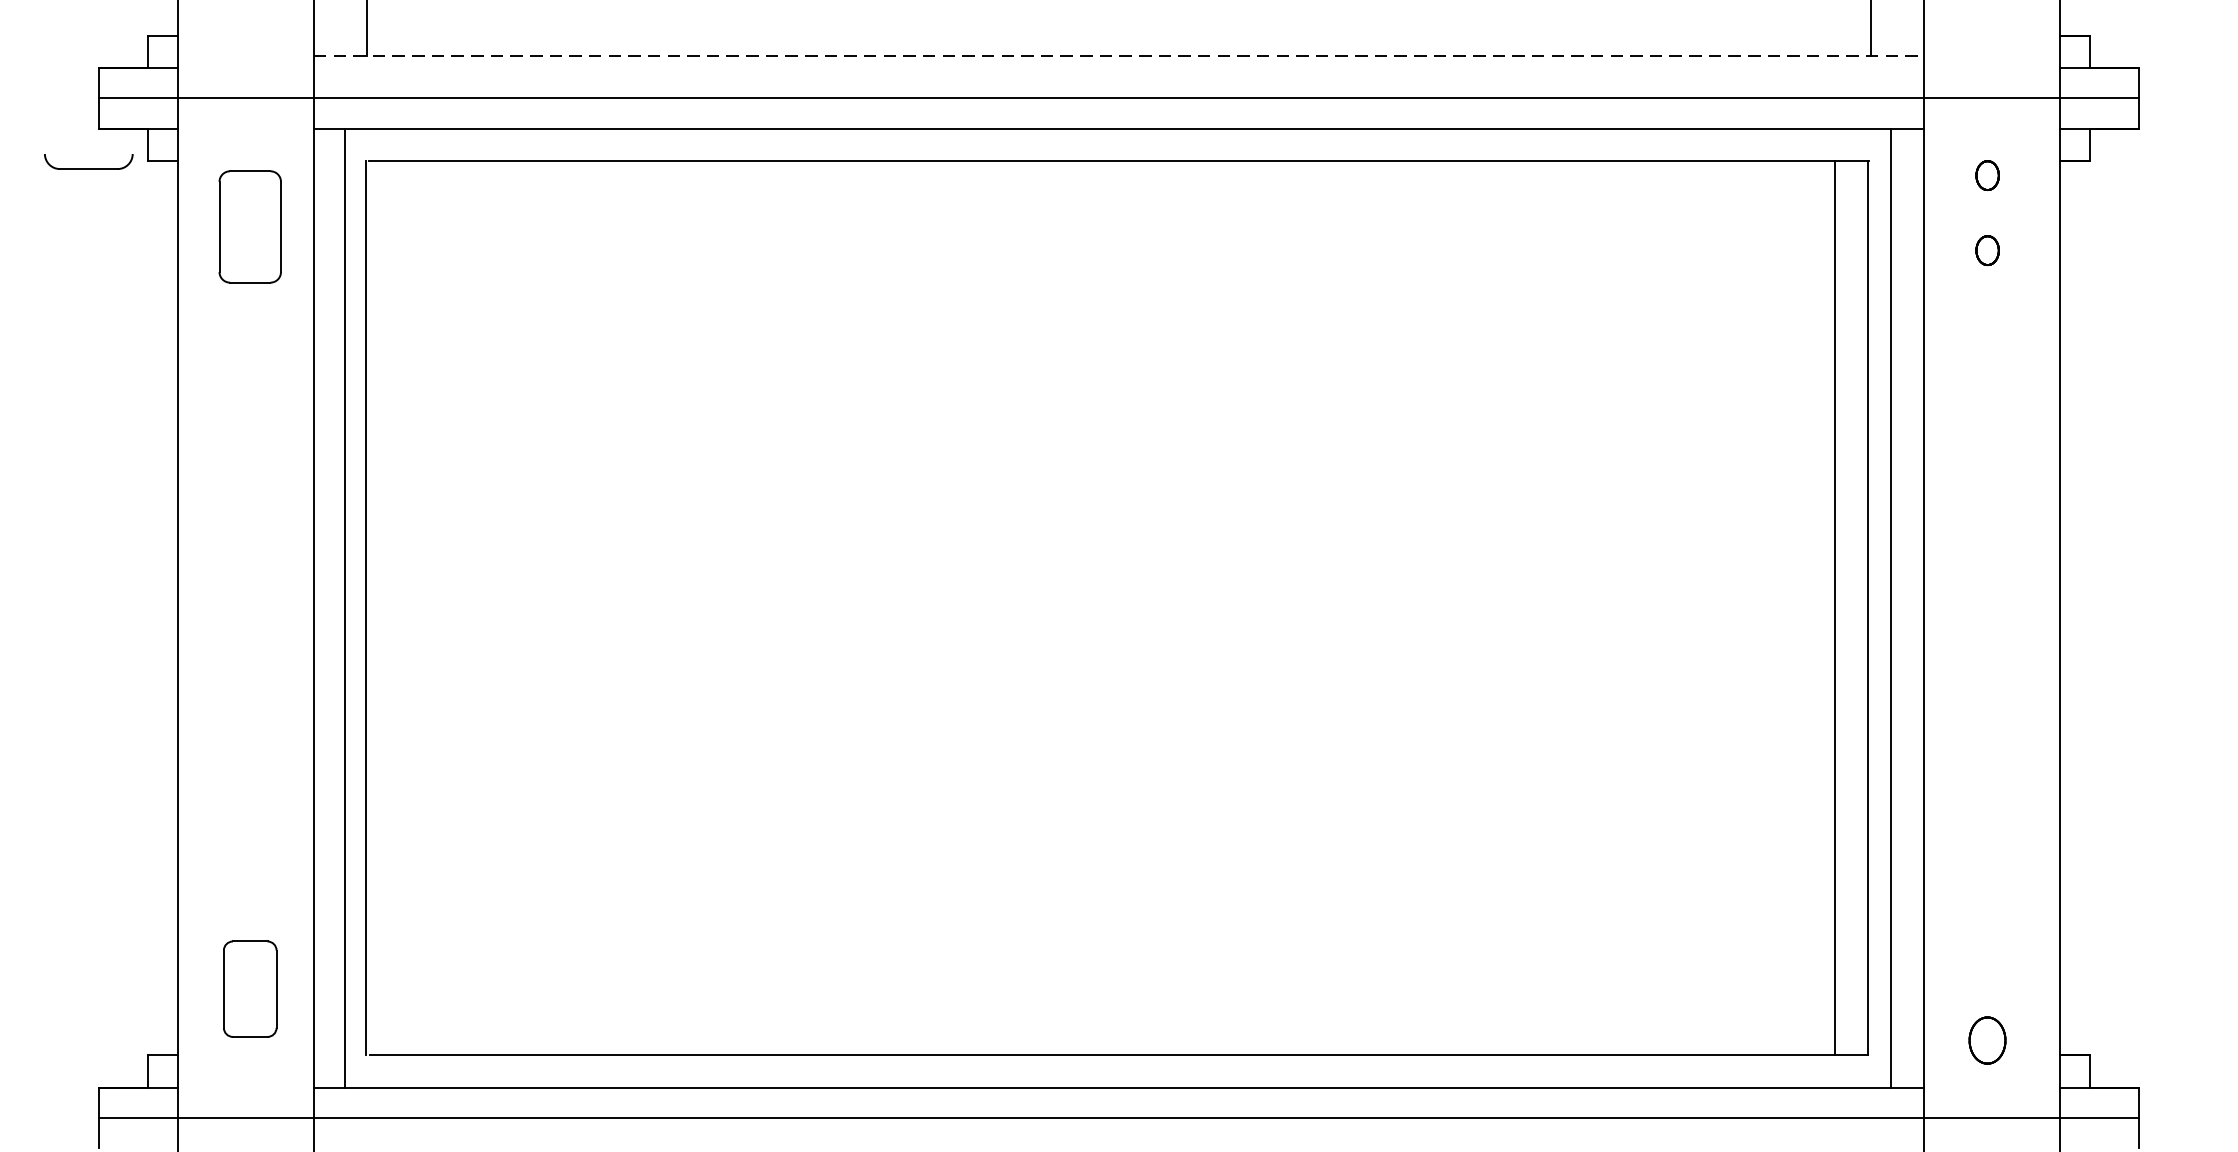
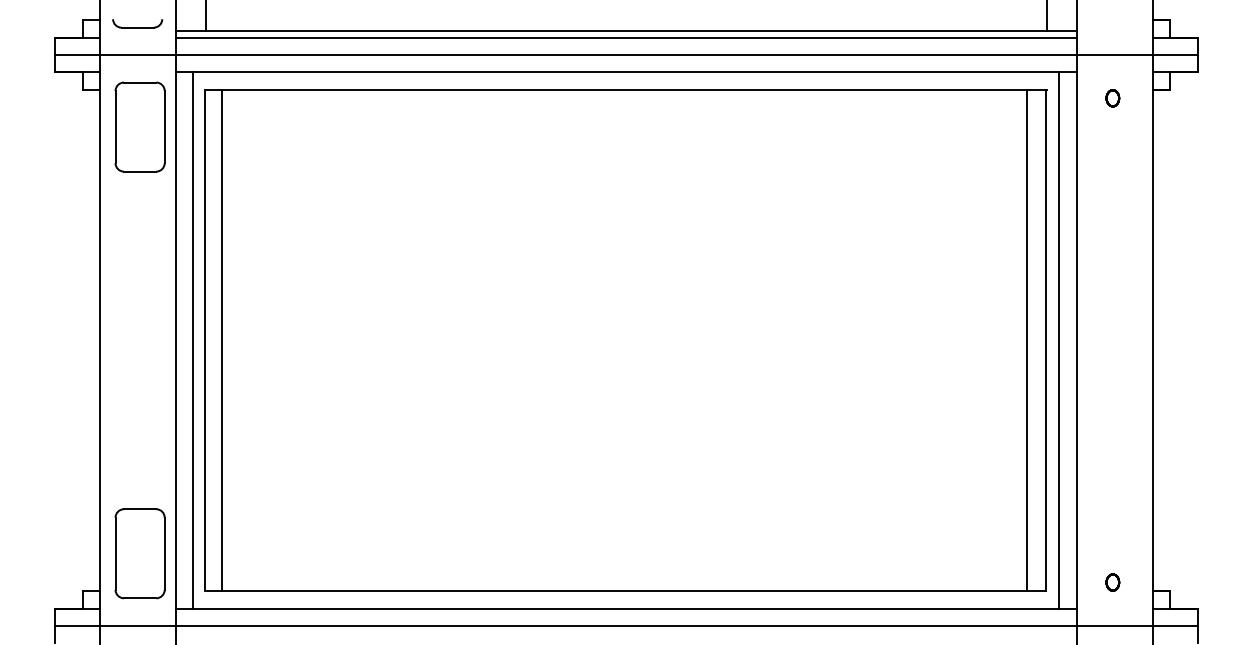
line: (1119, 56) -> (626, 31), dashed -> solid
line: (1119, 68) -> (626, 38), added
part: (88, 161) -> (137, 23), moved
part: (249, 225) -> (139, 126), size x1.43
part: (1986, 250) -> (1112, 140), removed
line: (397, 608) -> (222, 340), added
part: (249, 988) -> (139, 553), size x1.67
part: (1986, 1040) -> (1112, 582), size x0.62

